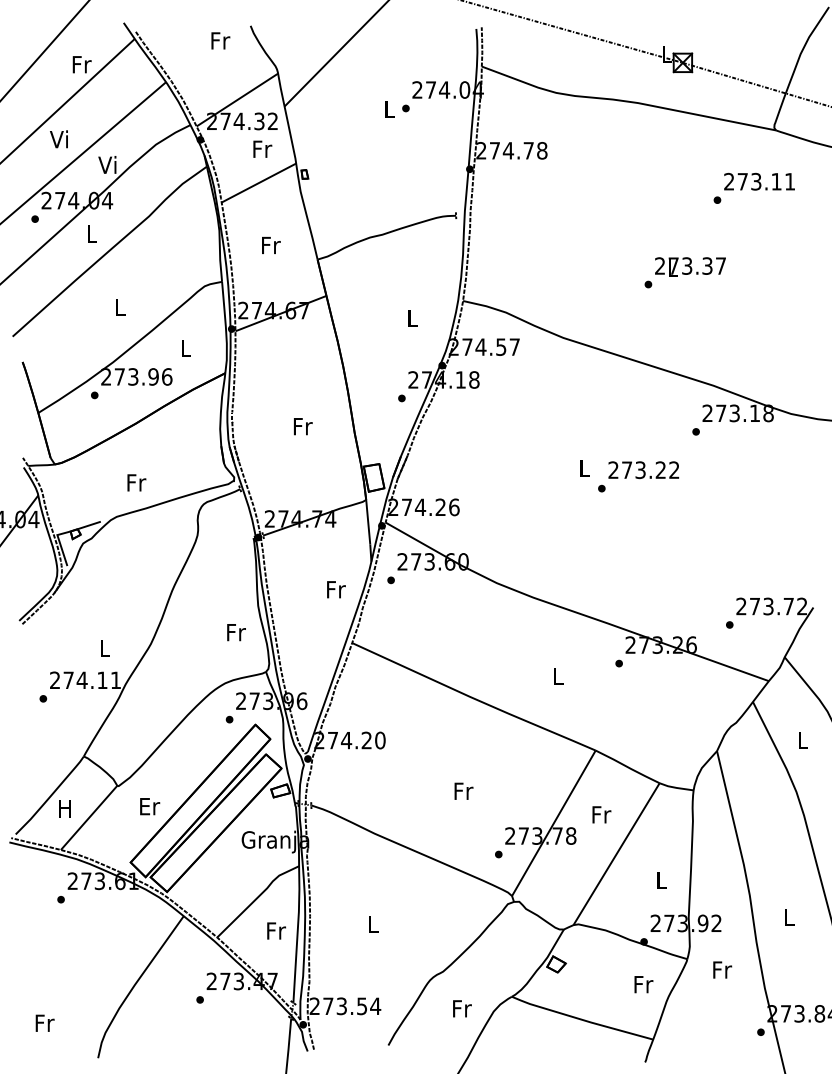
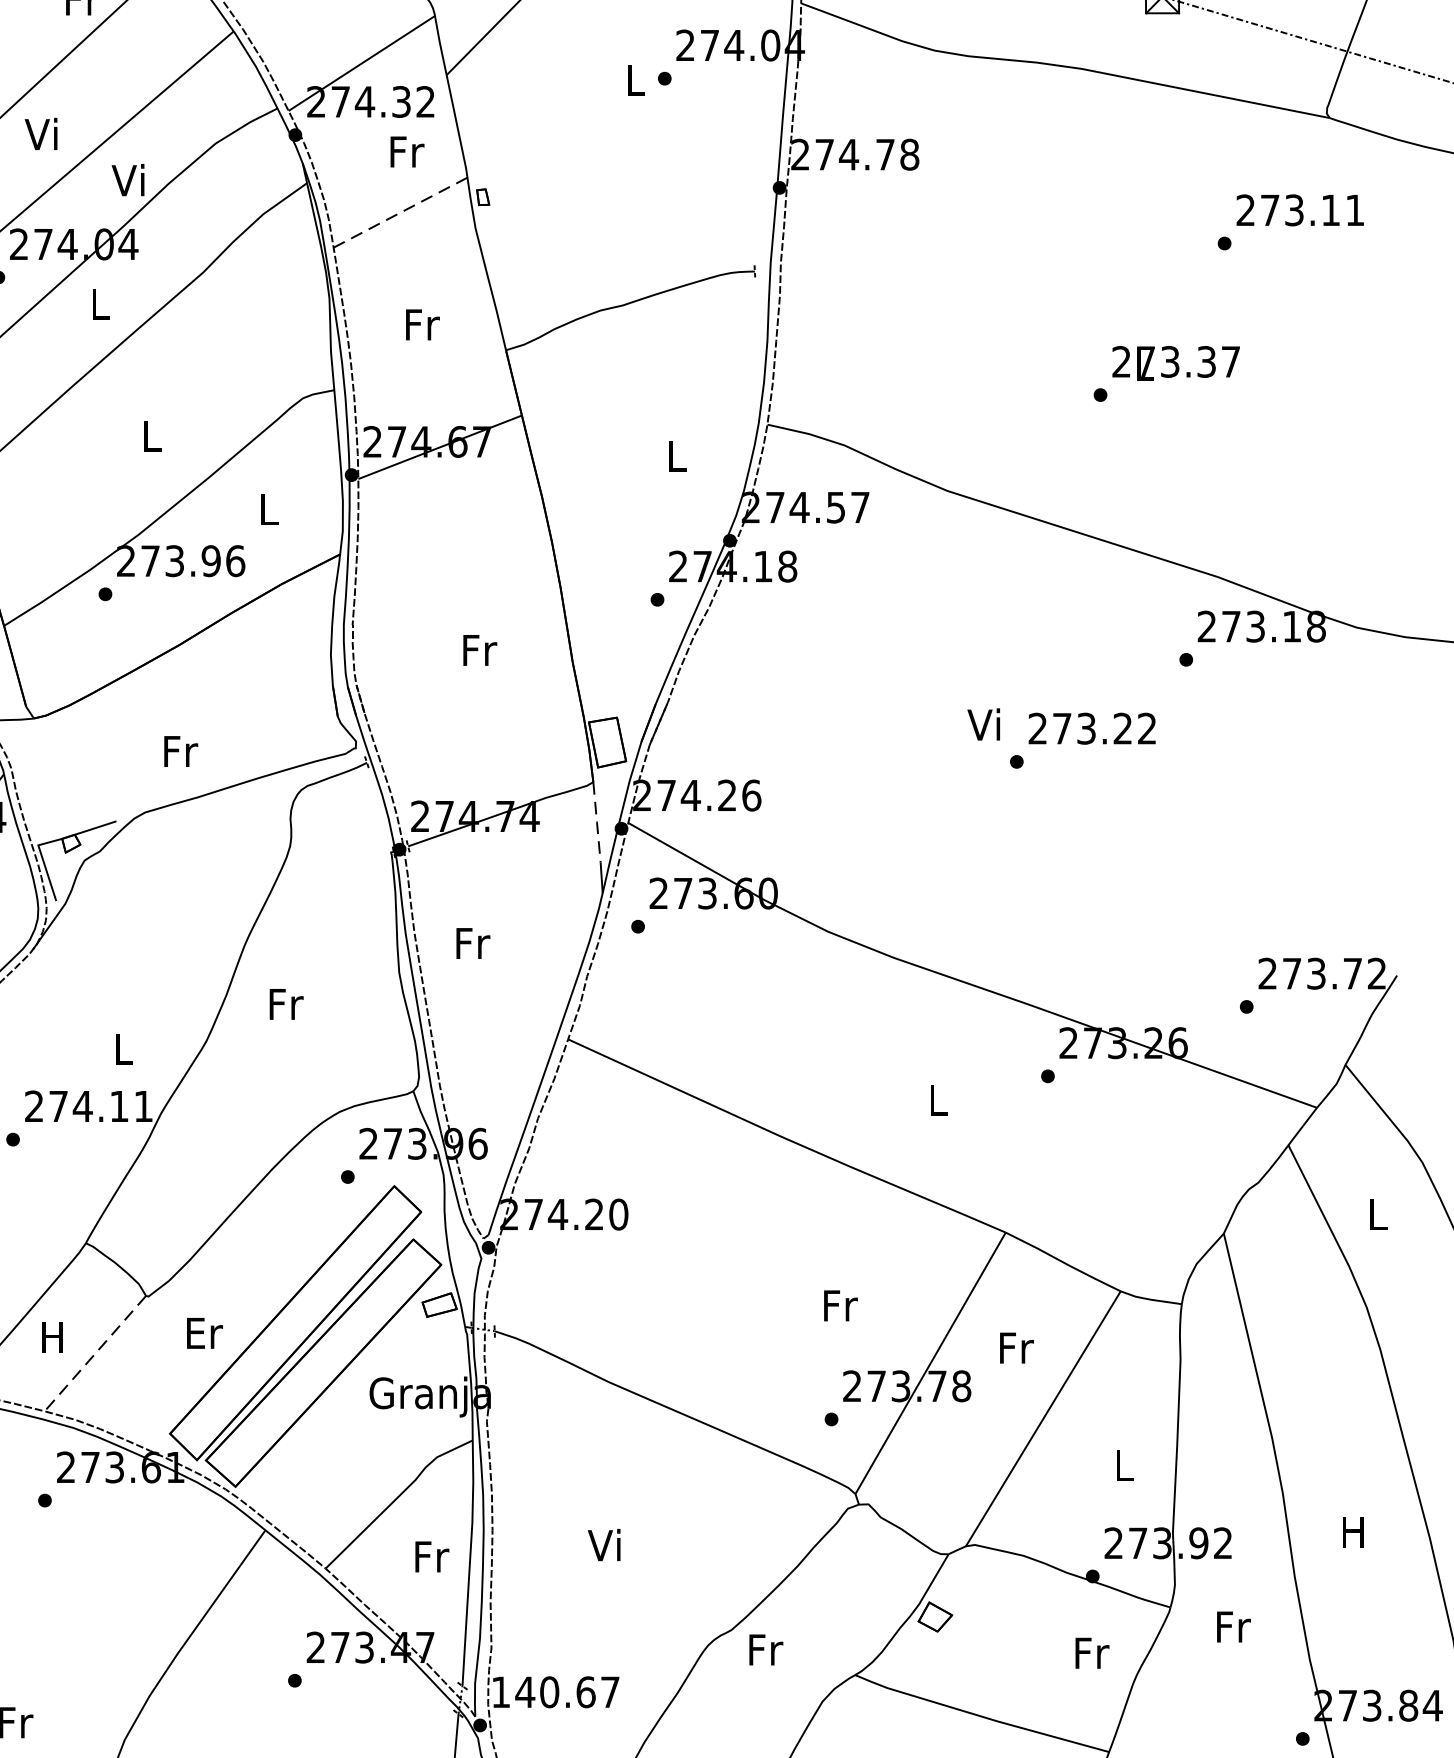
line: (258, 183) -> (399, 213), solid -> dashed
text: (583, 467) -> (983, 723), L -> Vi
line: (368, 522) -> (597, 822), solid -> dashed
text: (336, 589) -> (473, 943), moved
text: (236, 632) -> (286, 1004), moved
text: (463, 790) -> (840, 1304), moved
line: (89, 817) -> (96, 1352), solid -> dashed
text: (788, 917) -> (1352, 1532), L -> H
text: (372, 924) -> (604, 1545), L -> Vi
text: (345, 1006) -> (556, 1692), 273.54 -> 140.67
text: (462, 1008) -> (766, 1649), moved

